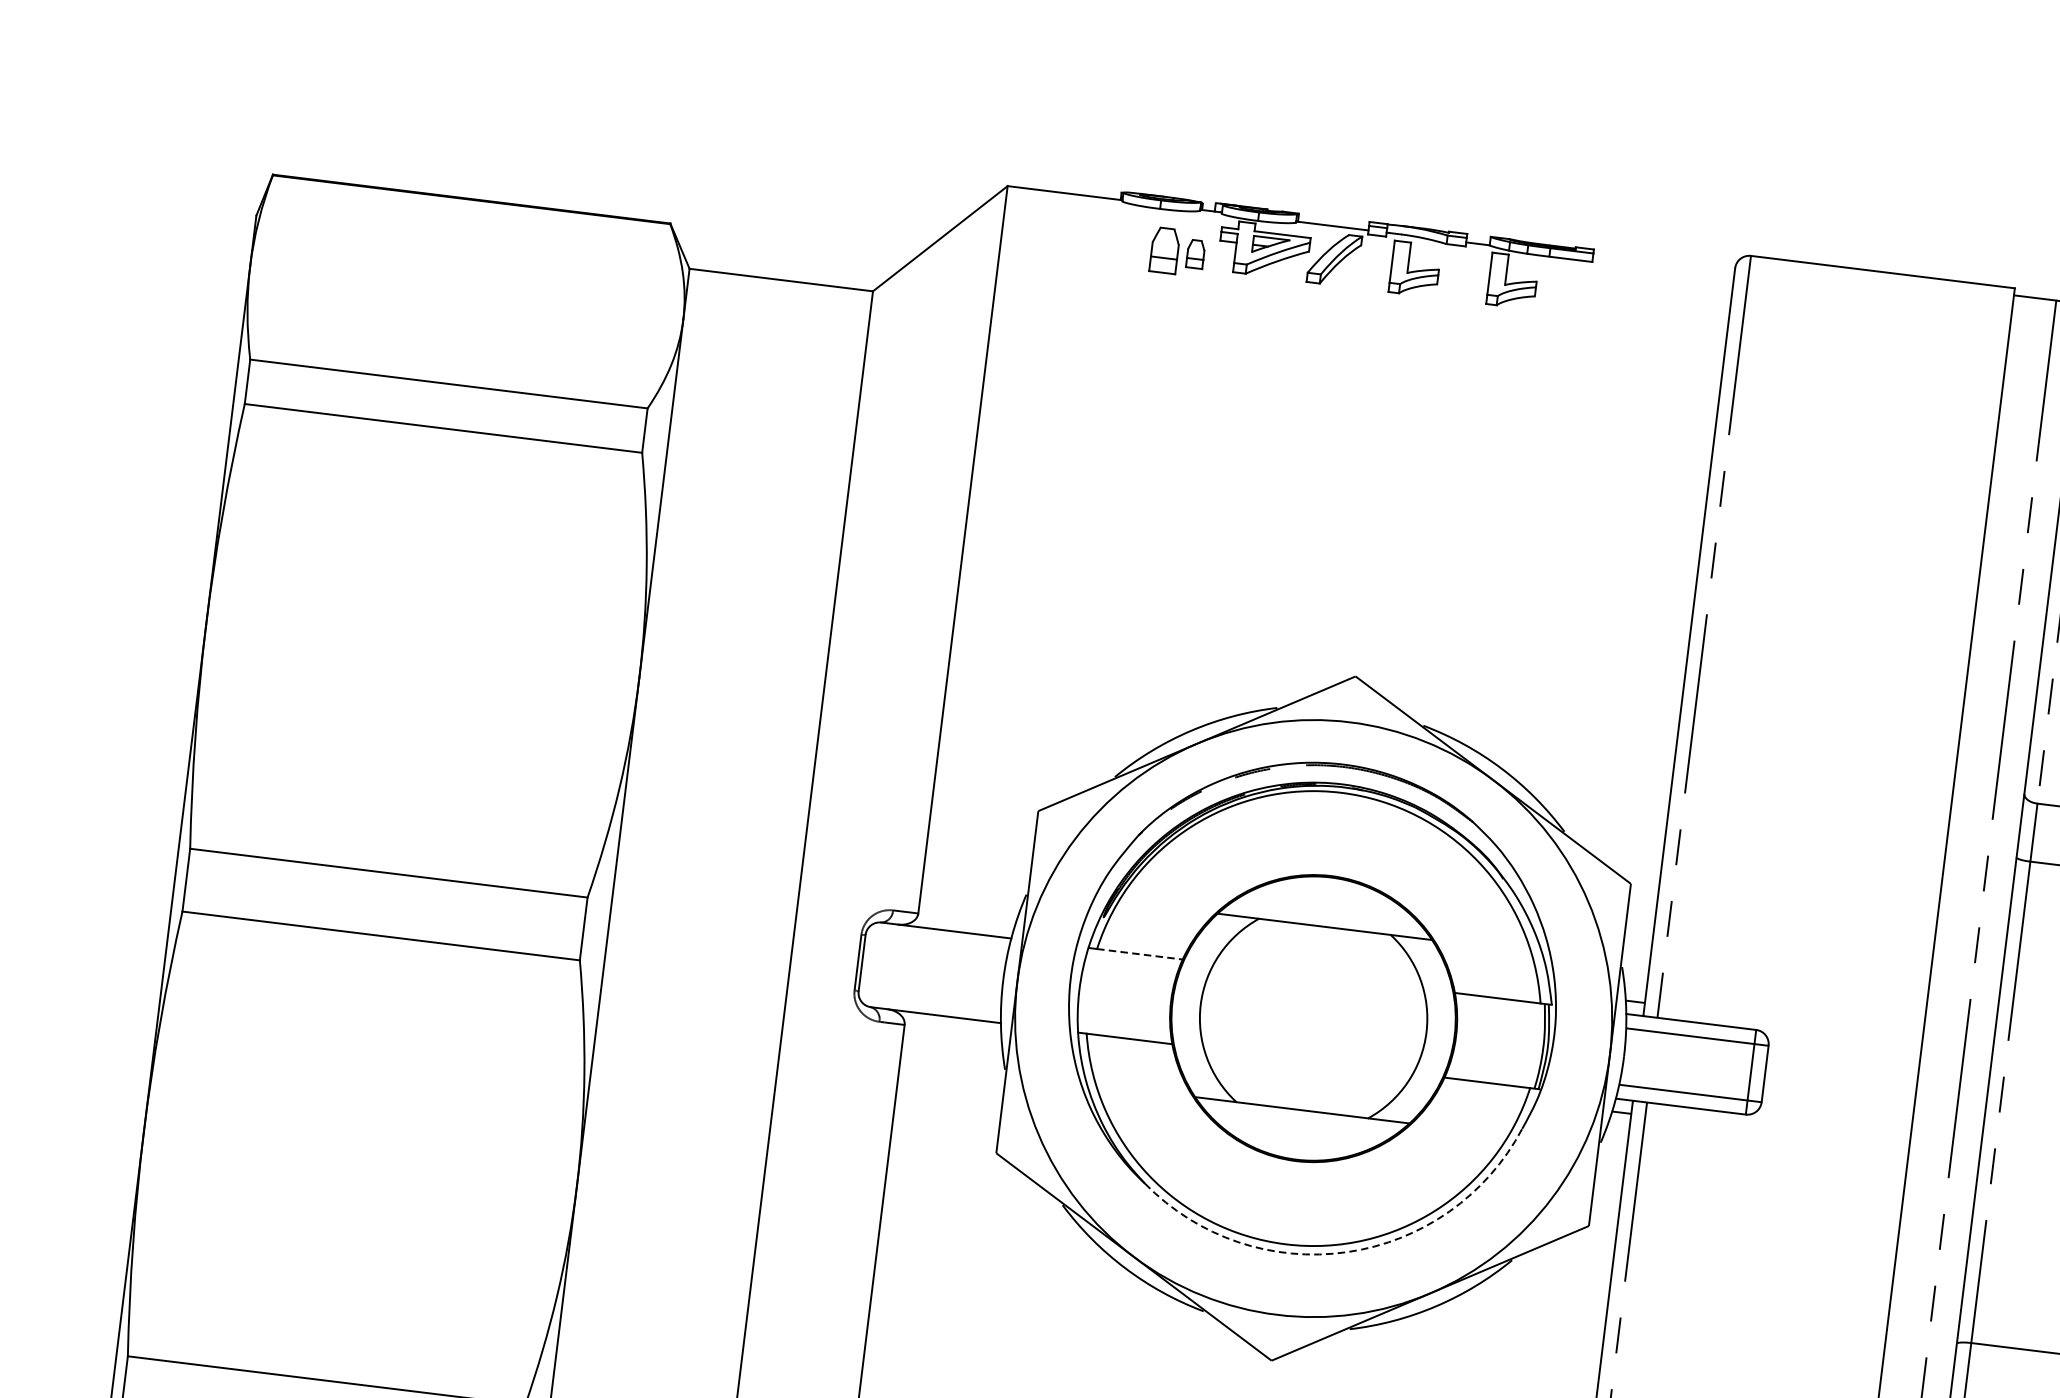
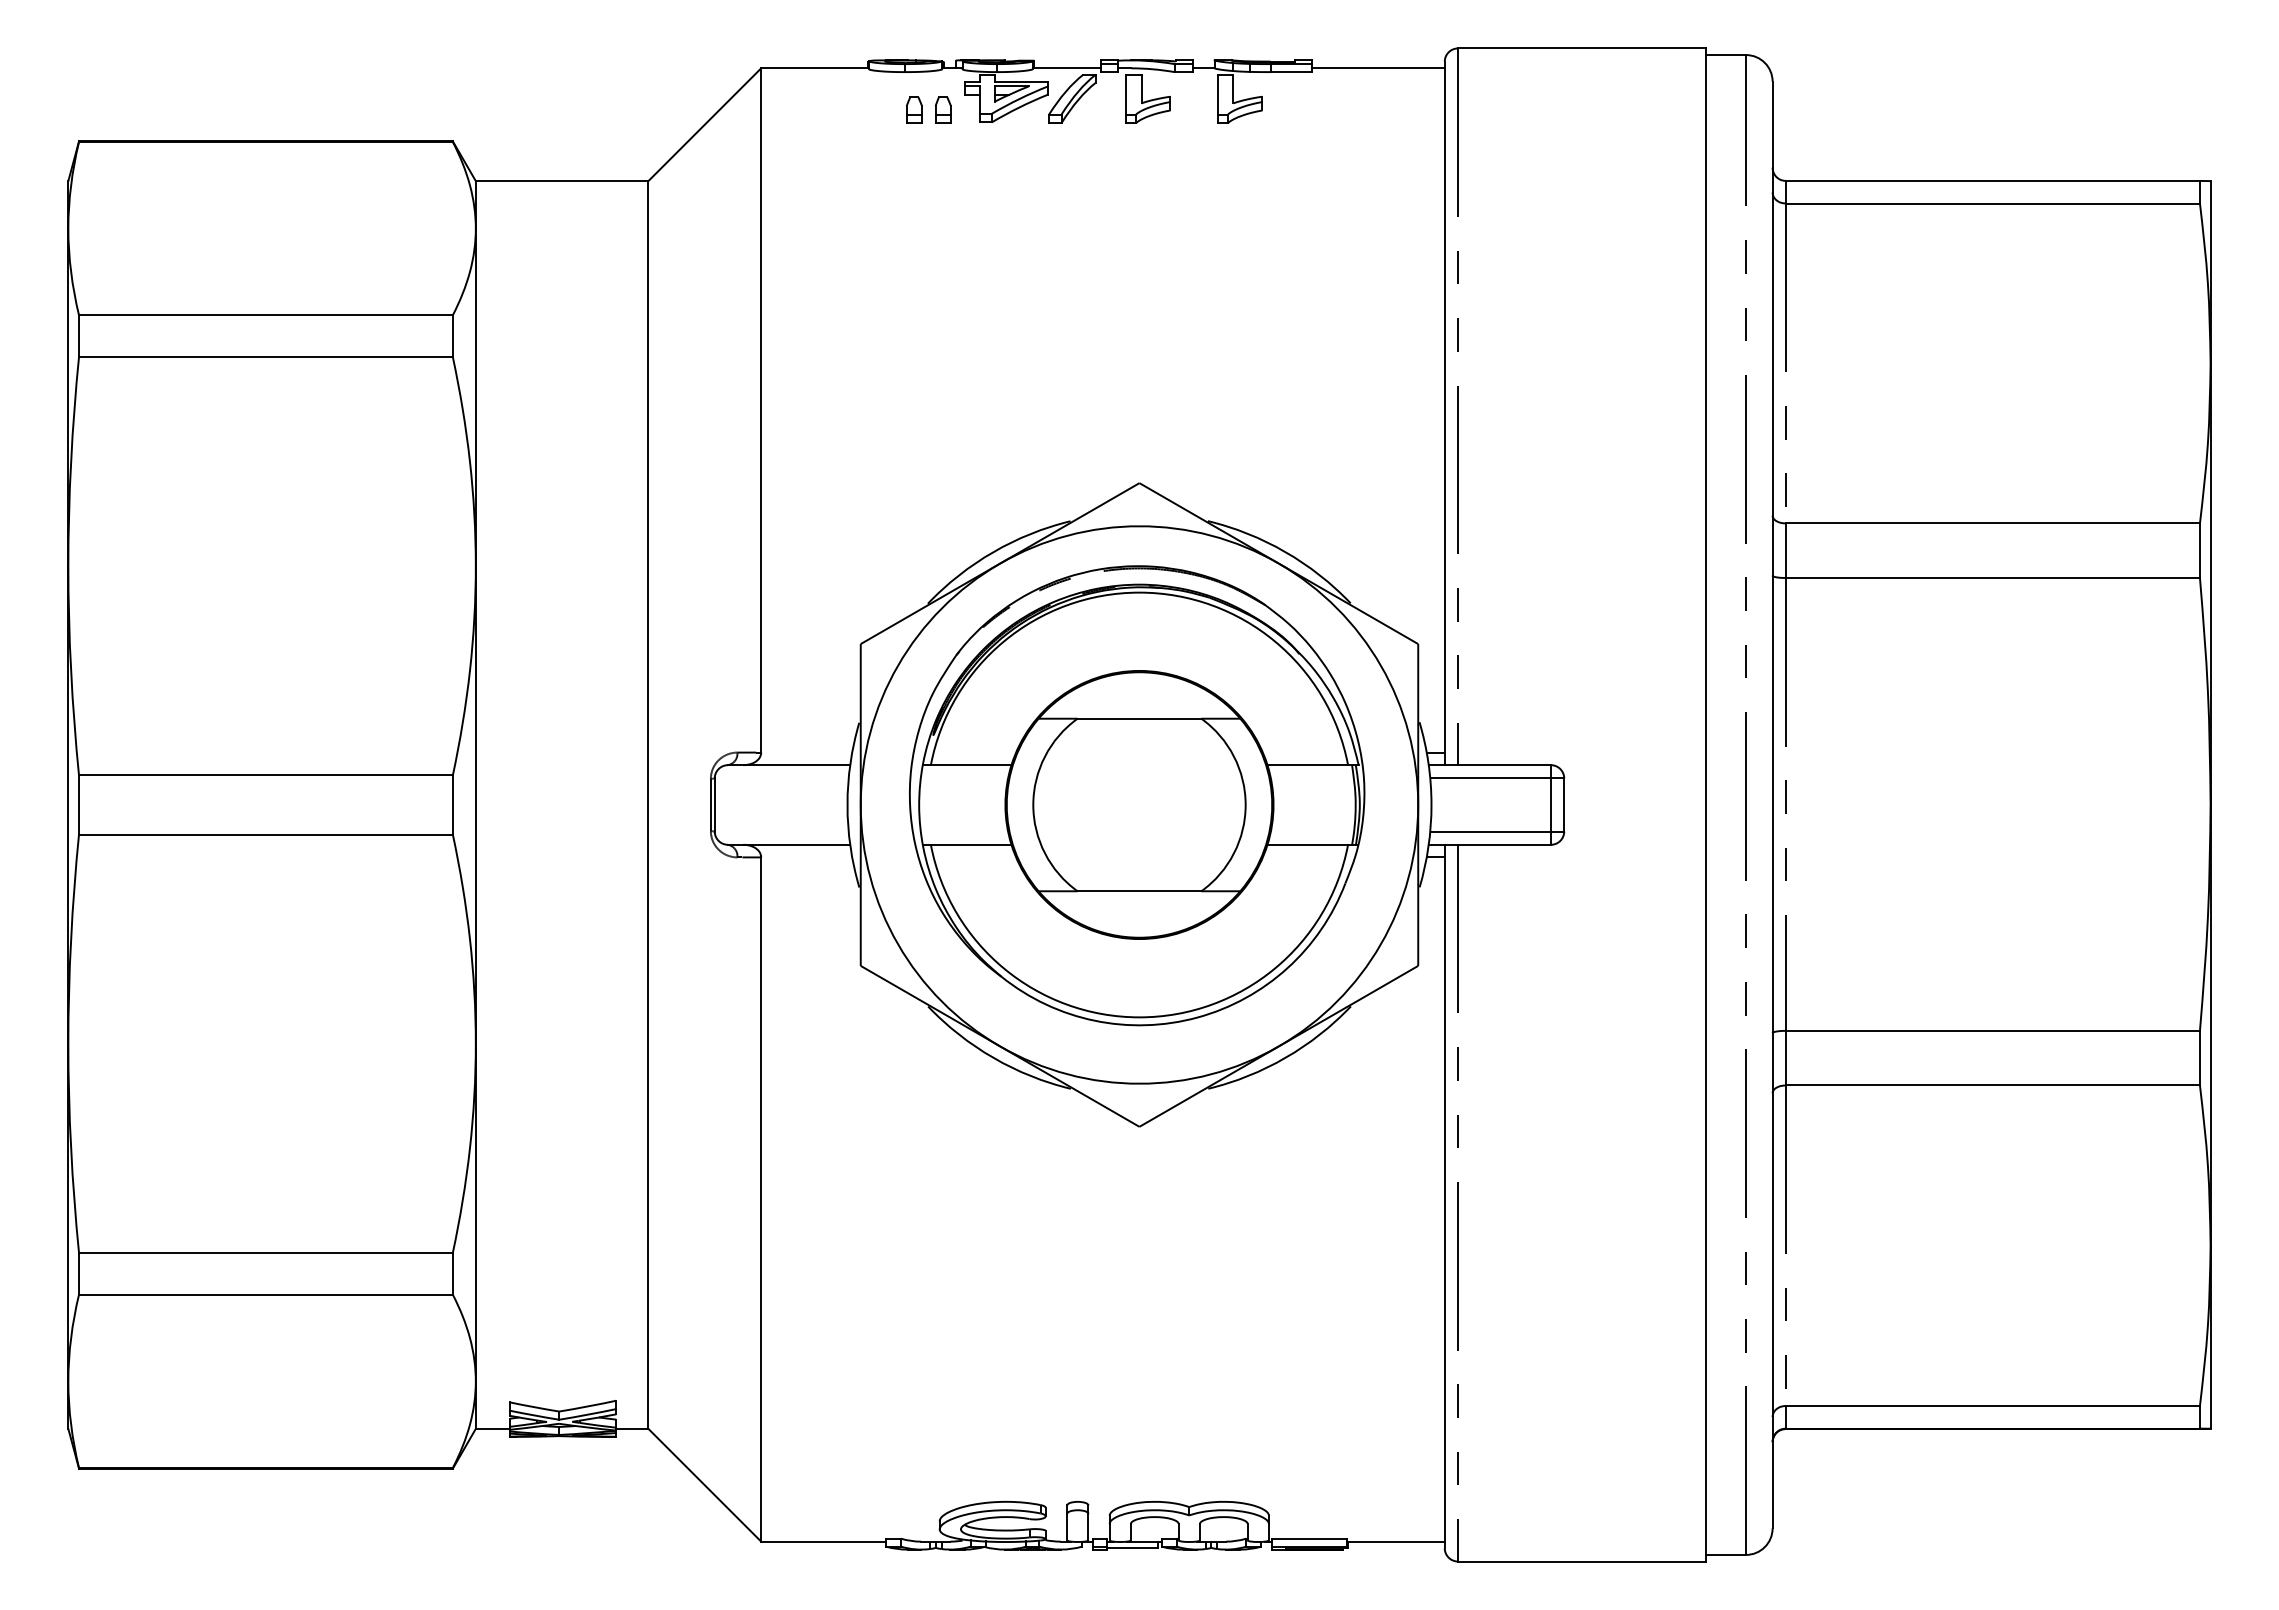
part: (1165, 249) -> (914, 109), size x0.62
line: (1662, 266) -> (1377, 68), added
line: (1140, 954) -> (971, 765), dashed -> solid
arc: (1347, 1252) -> (1197, 1017), dashed -> solid

